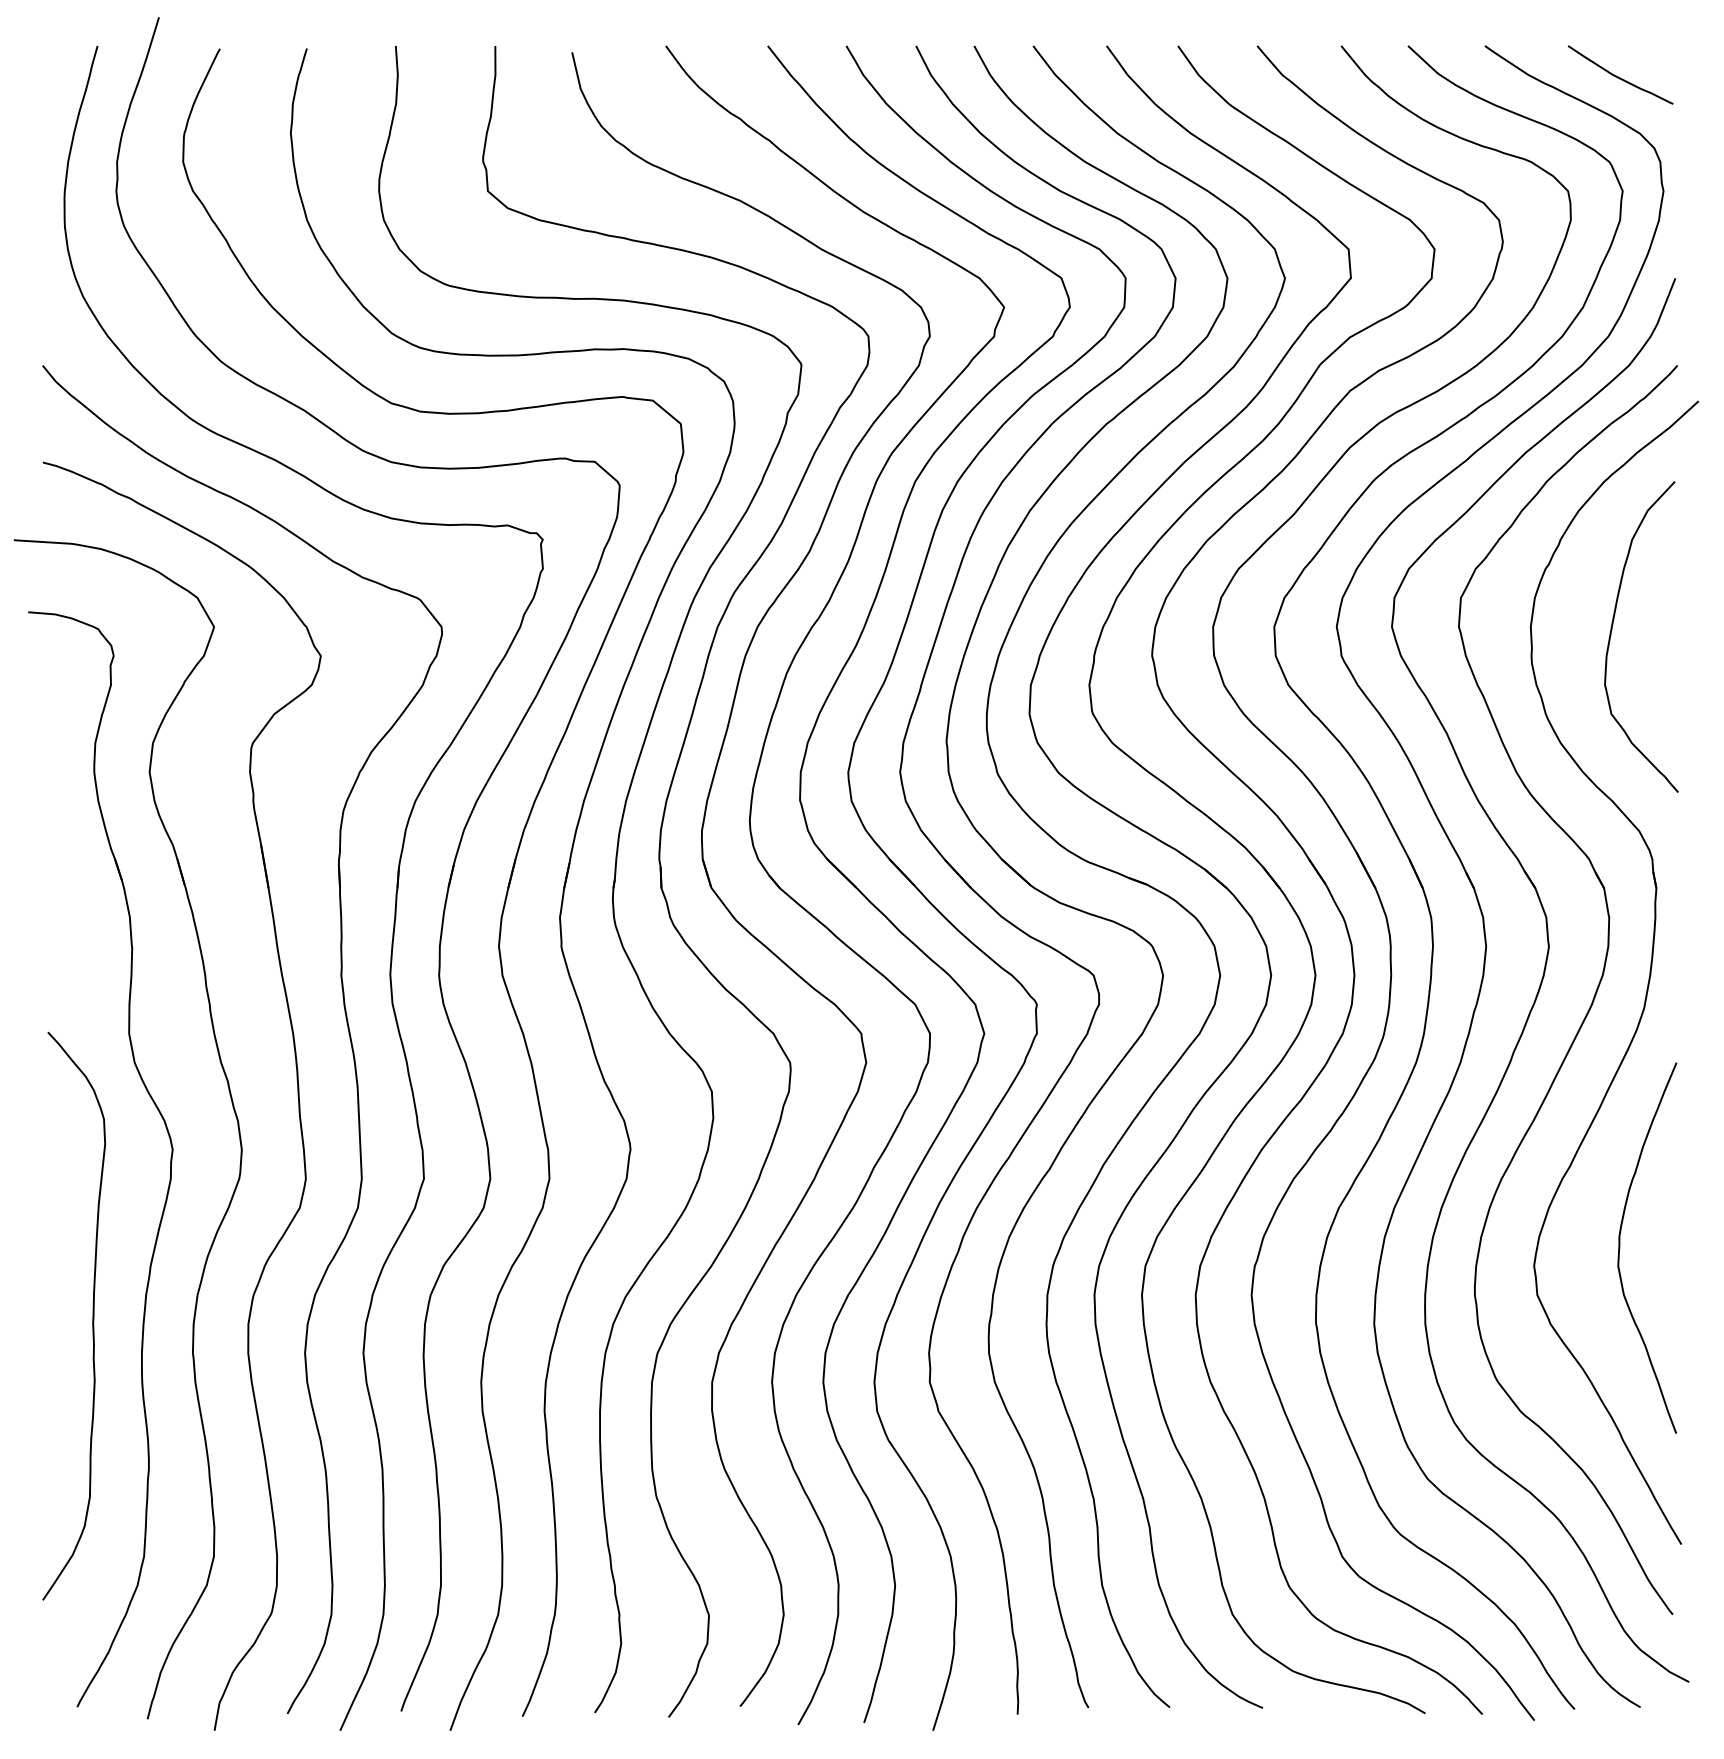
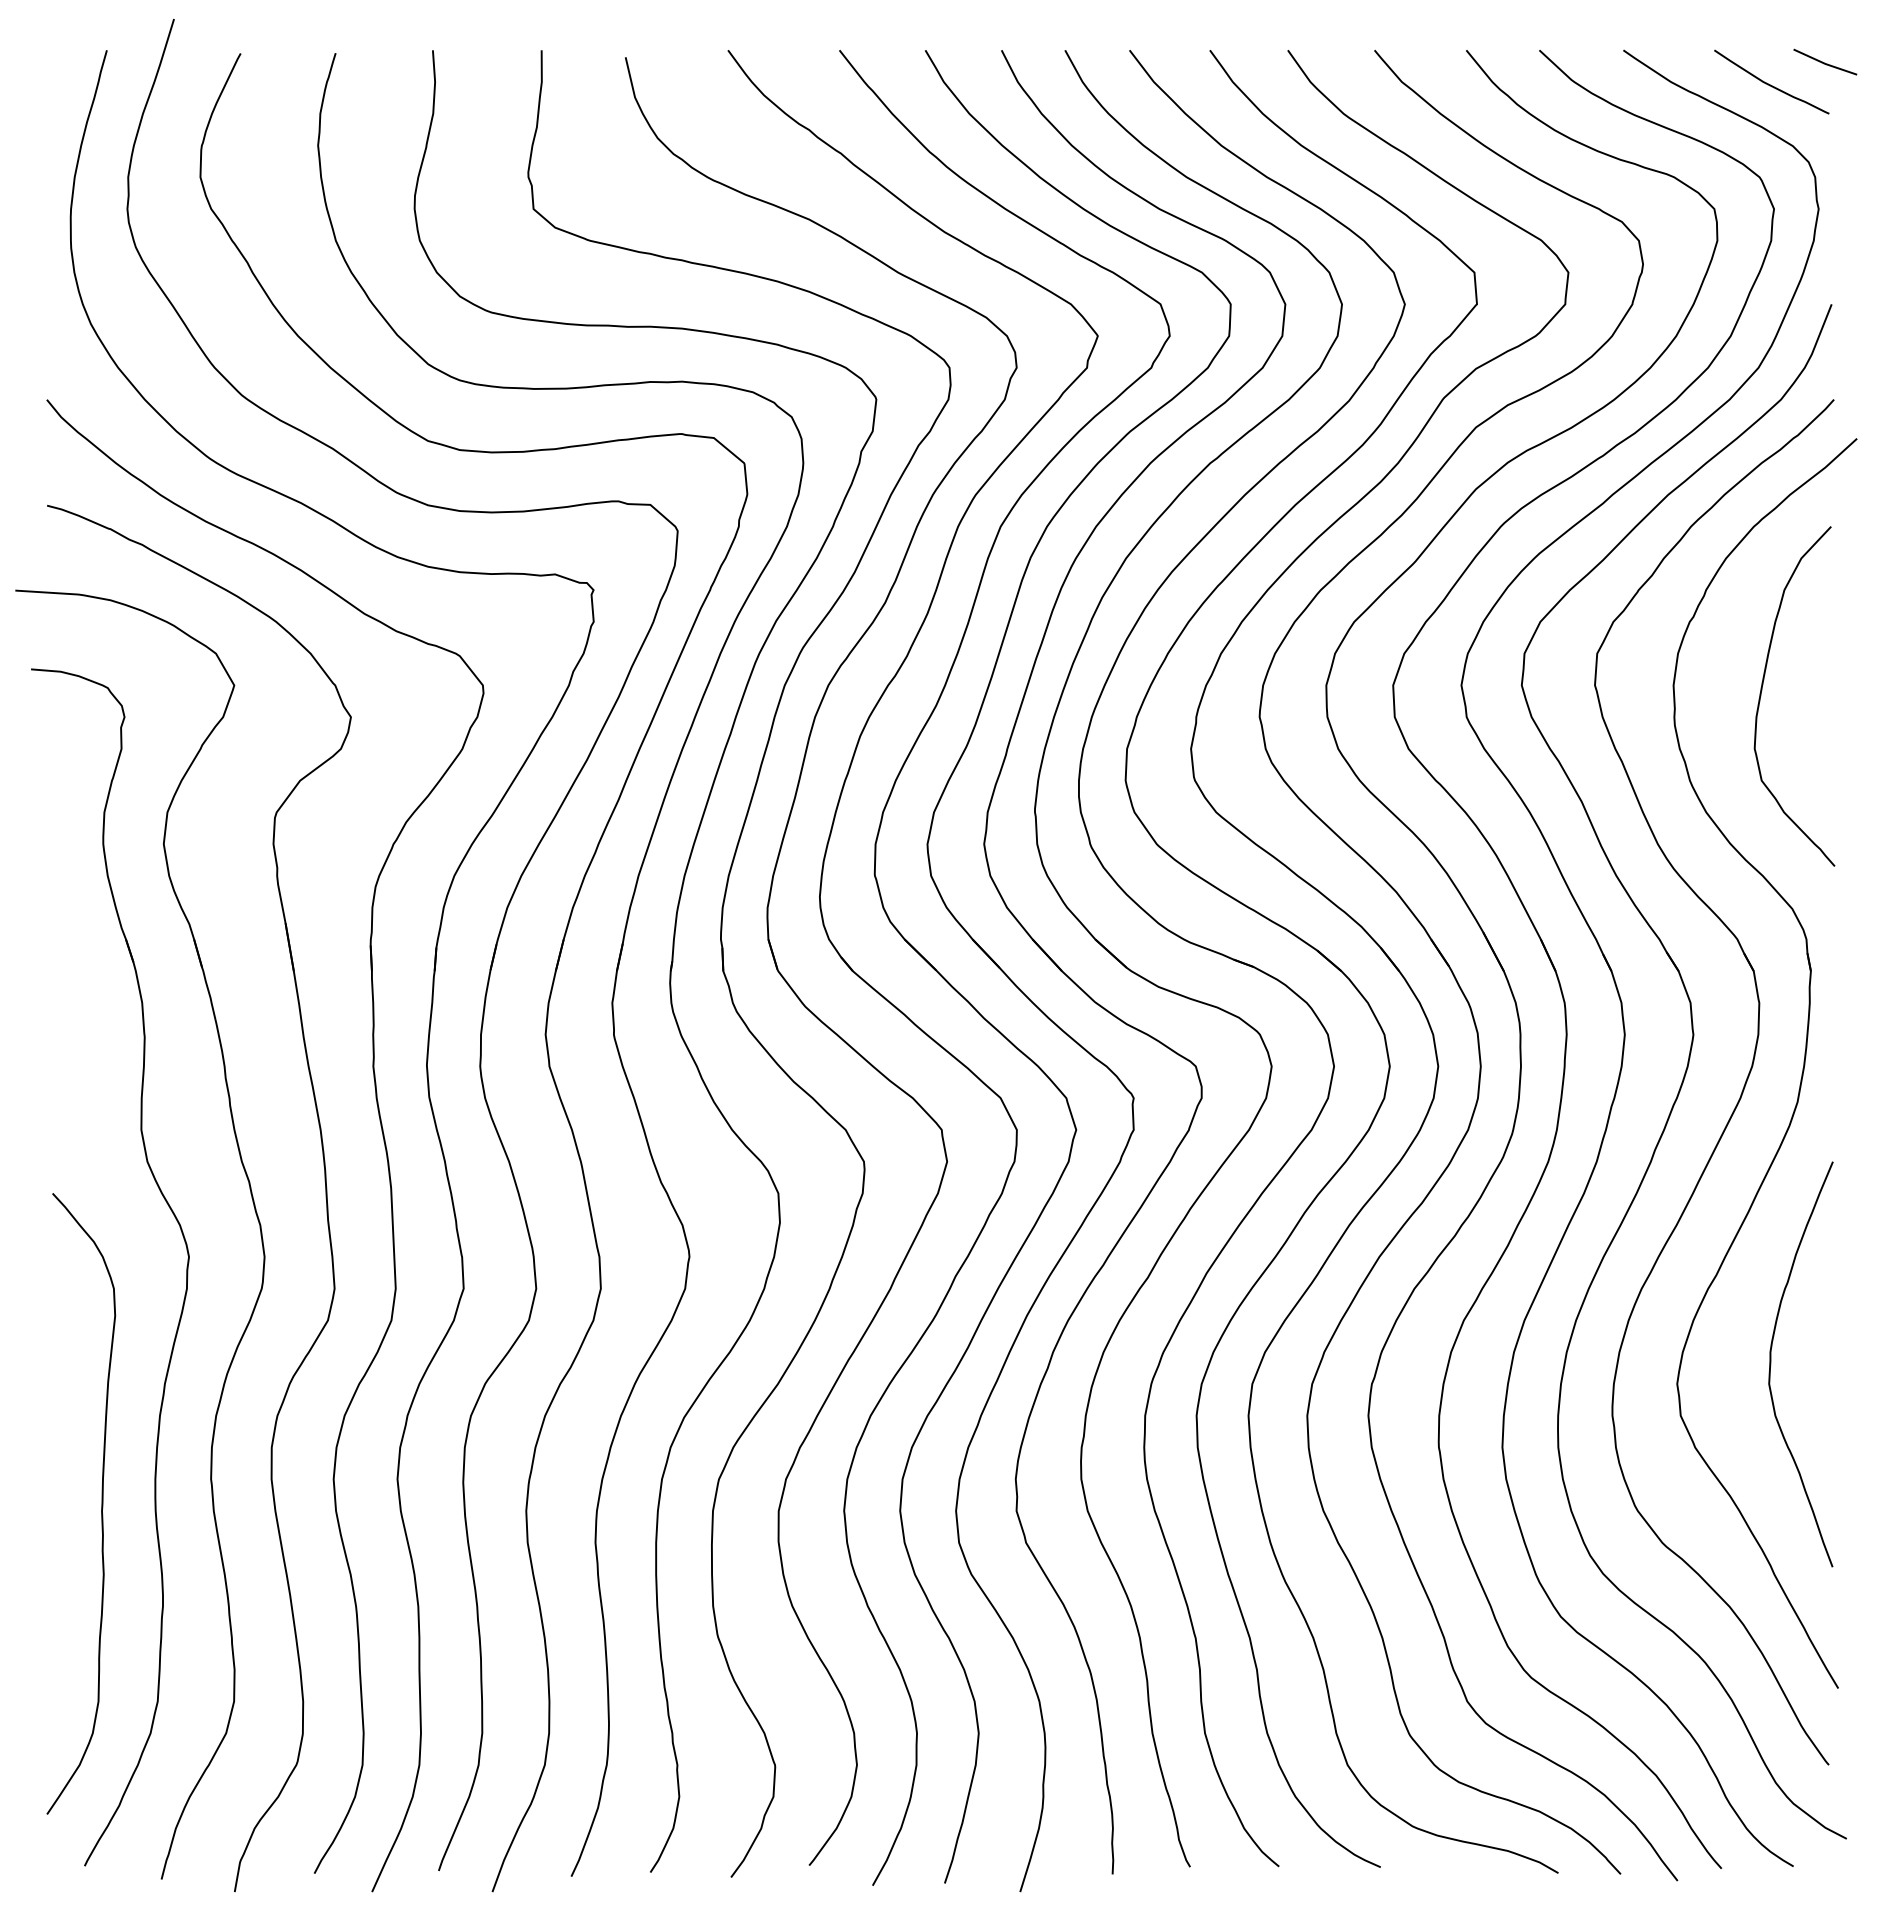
line: (1668, 57) -> (1824, 62), added
curve: (92, 1315) -> (101, 1503), moved

